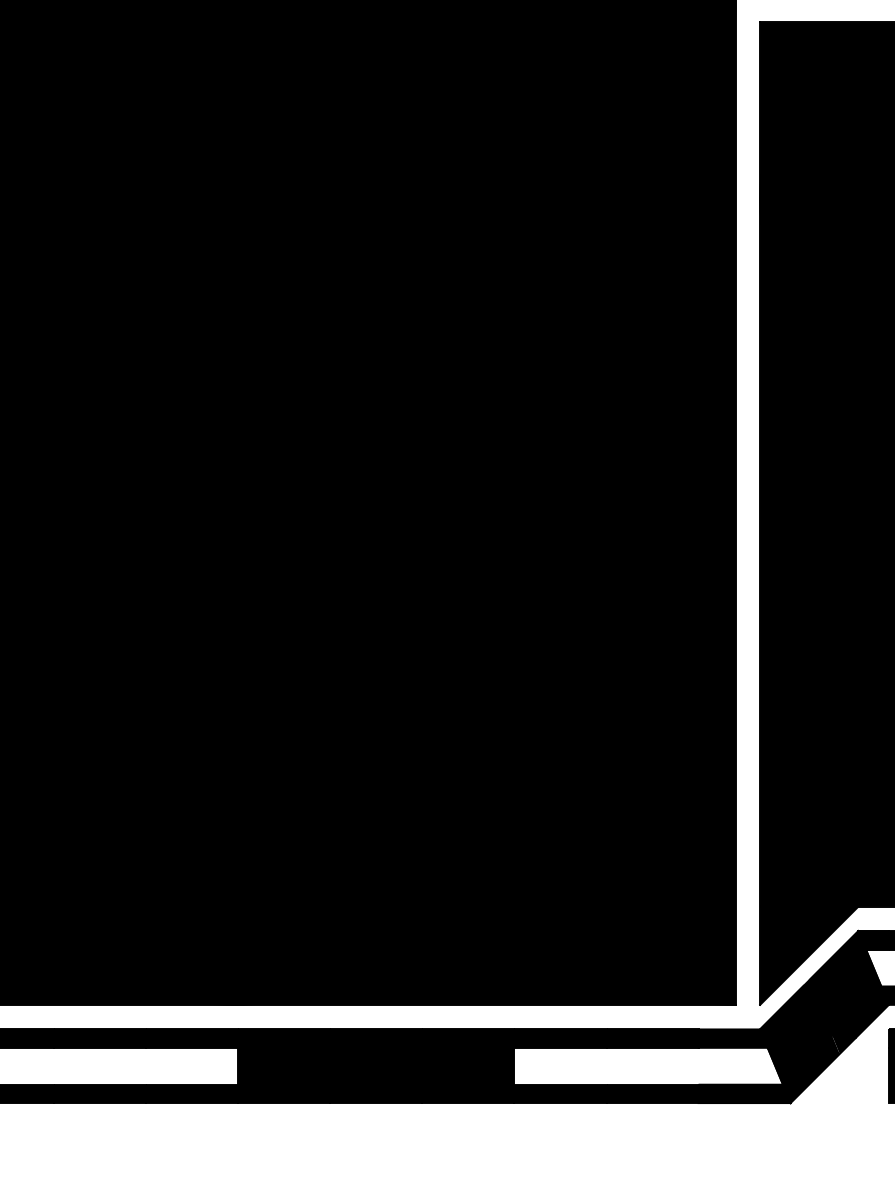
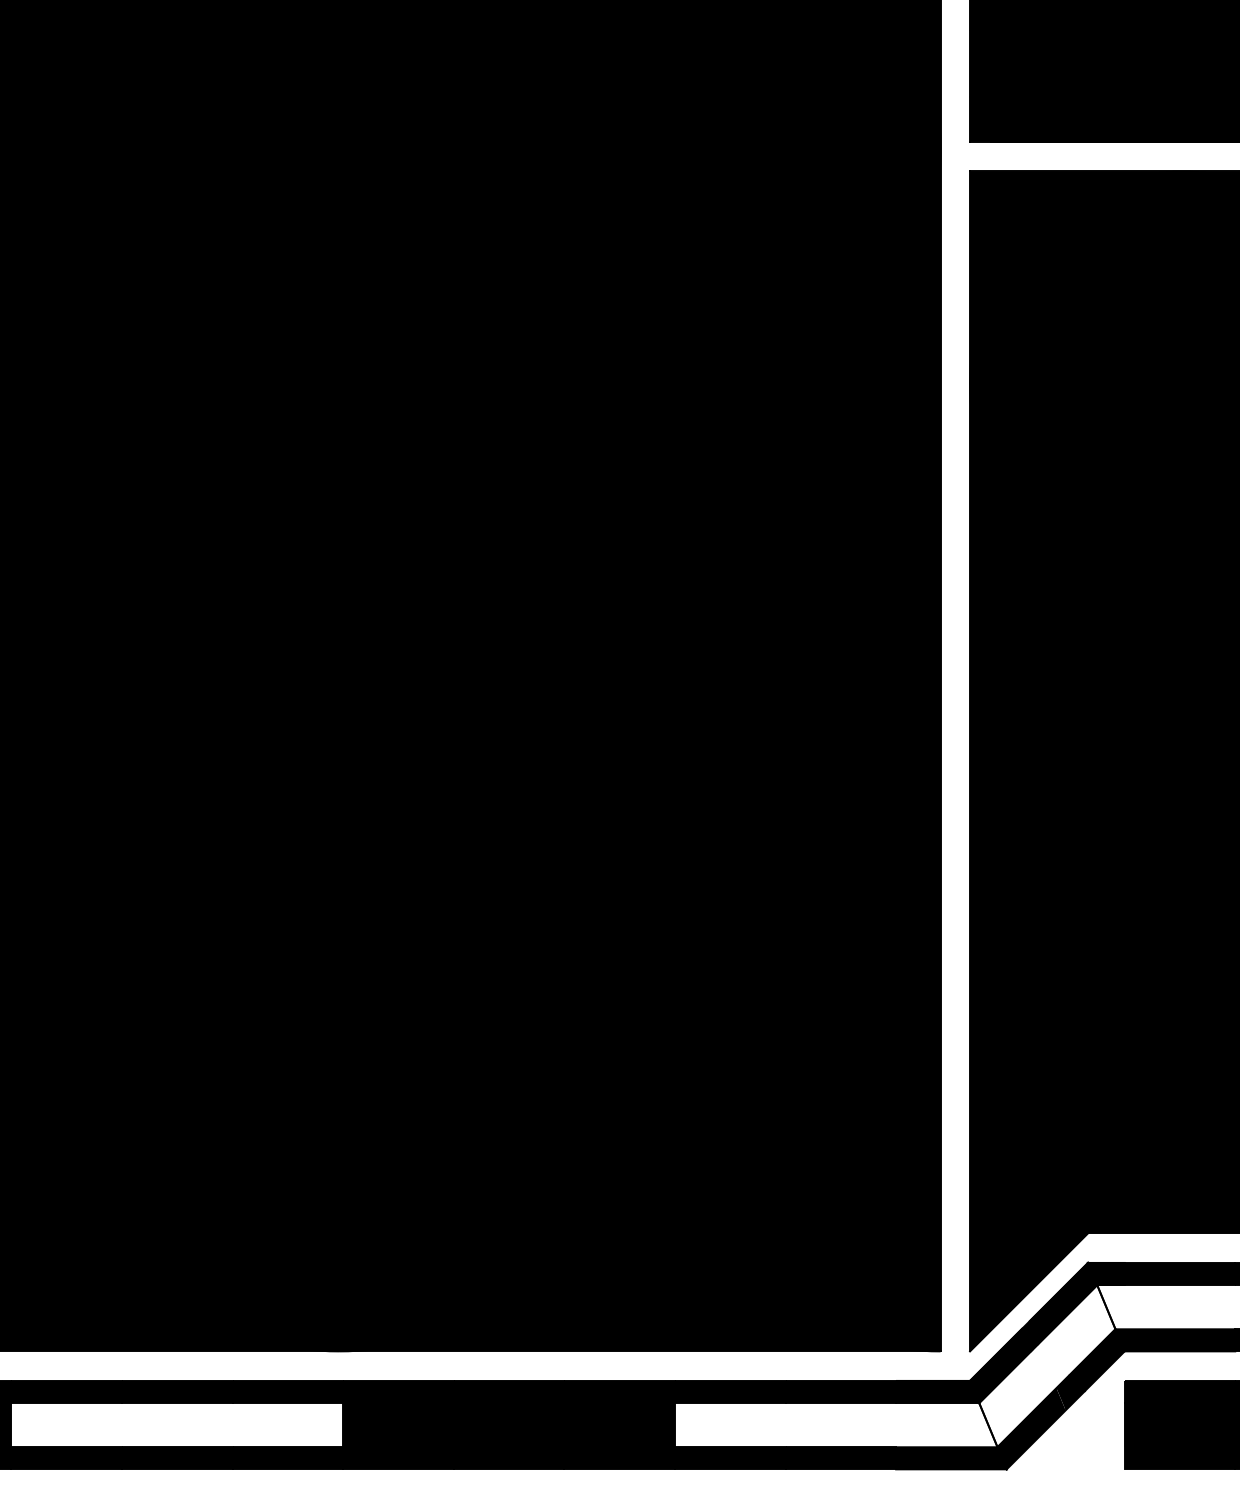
fill: (824, 1017) -> (1047, 1366), removed

